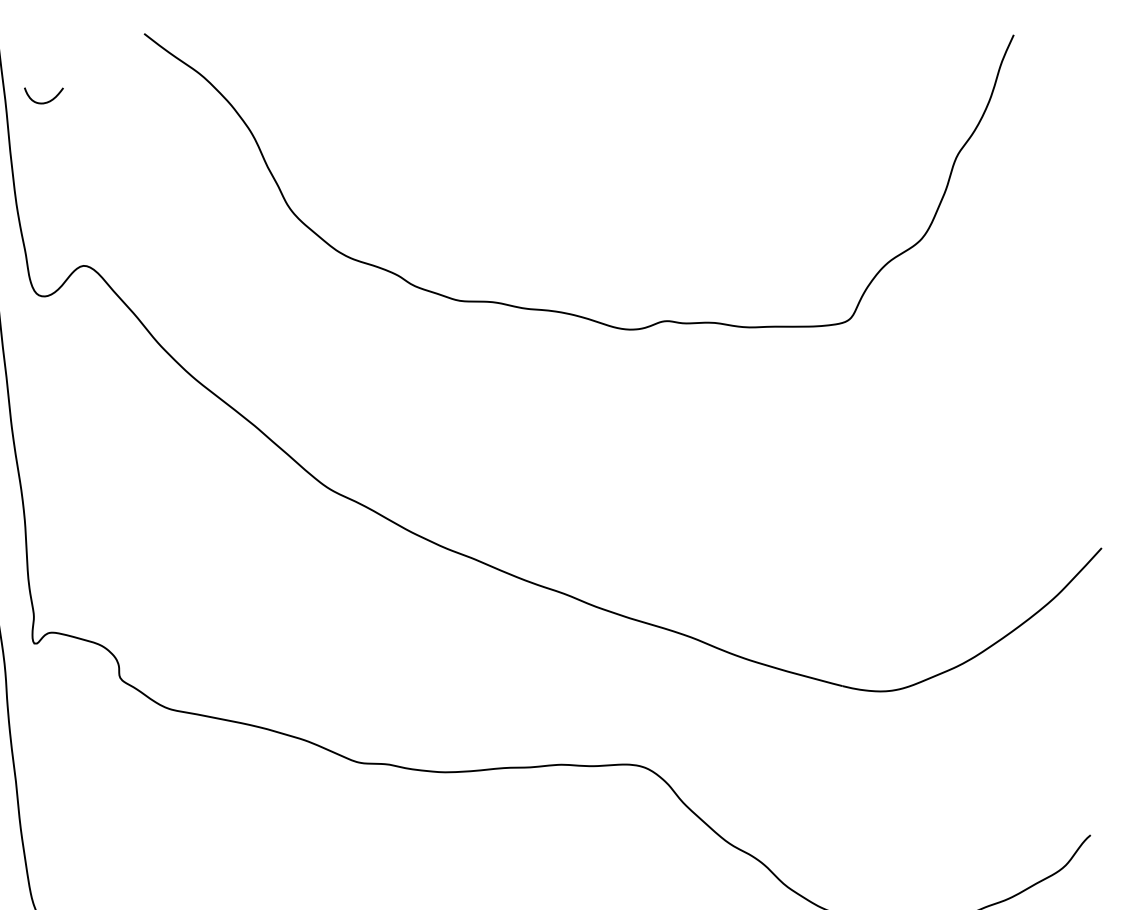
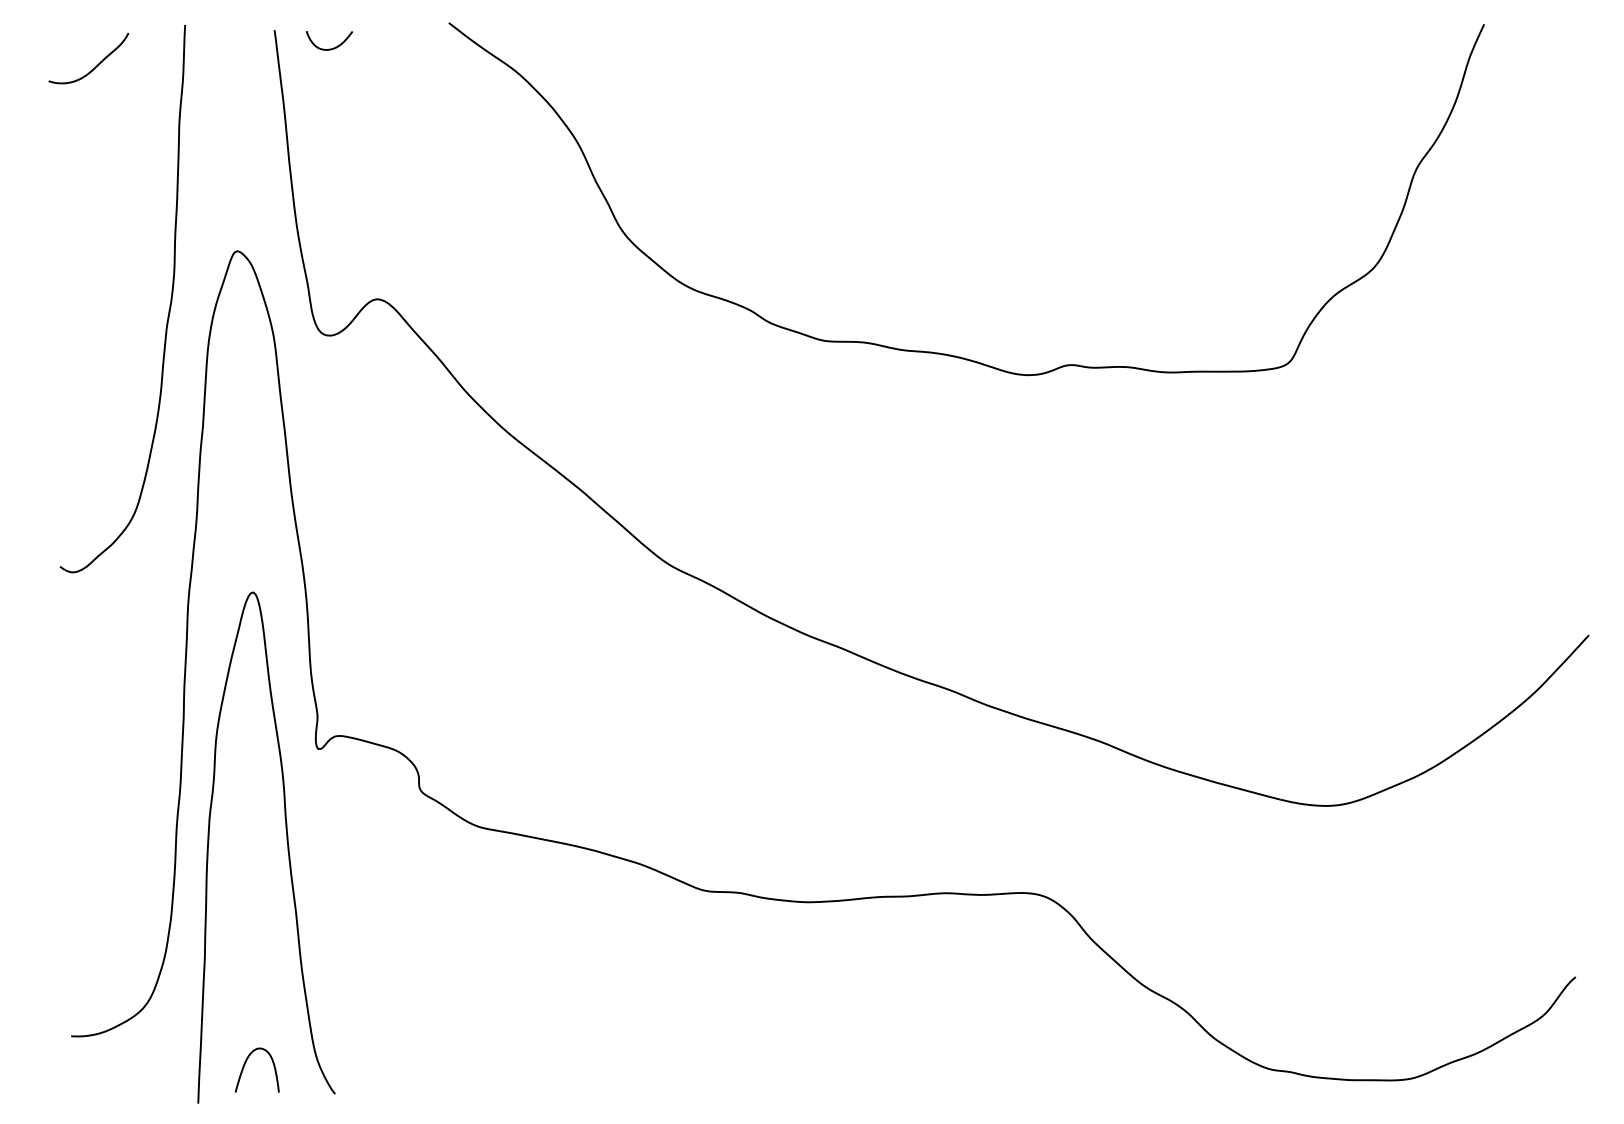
curve: (43, 102) -> (329, 48), moved

